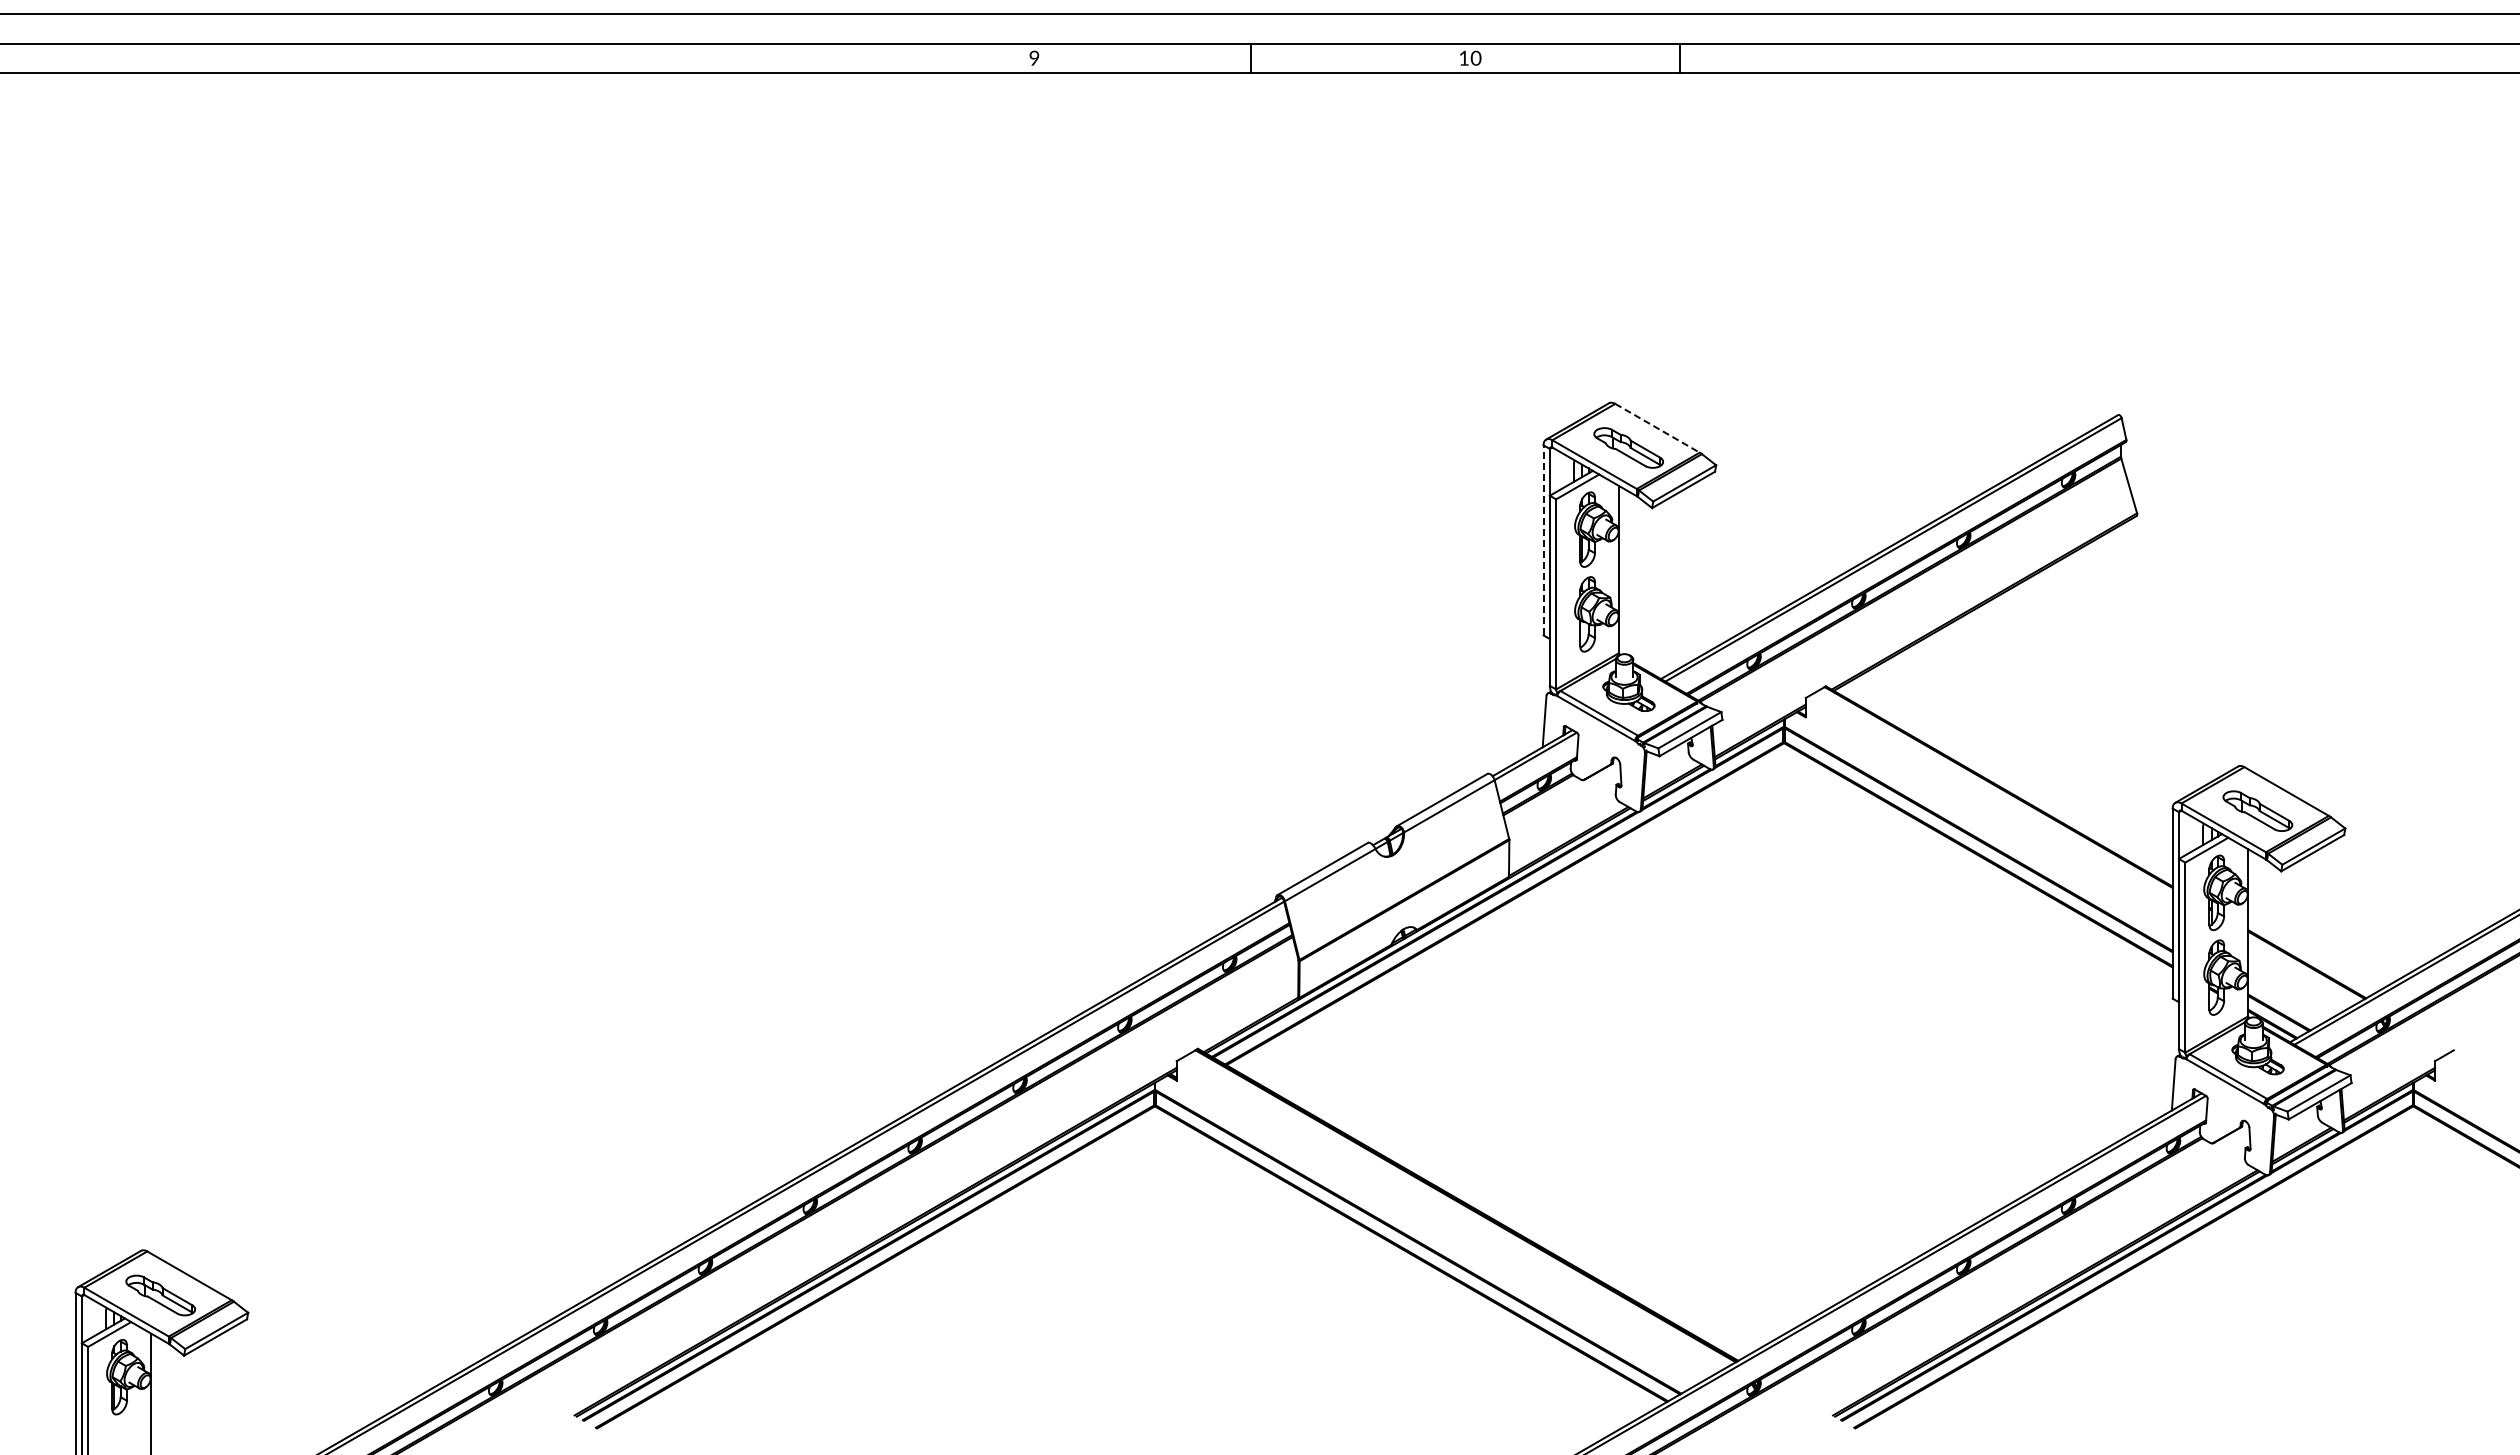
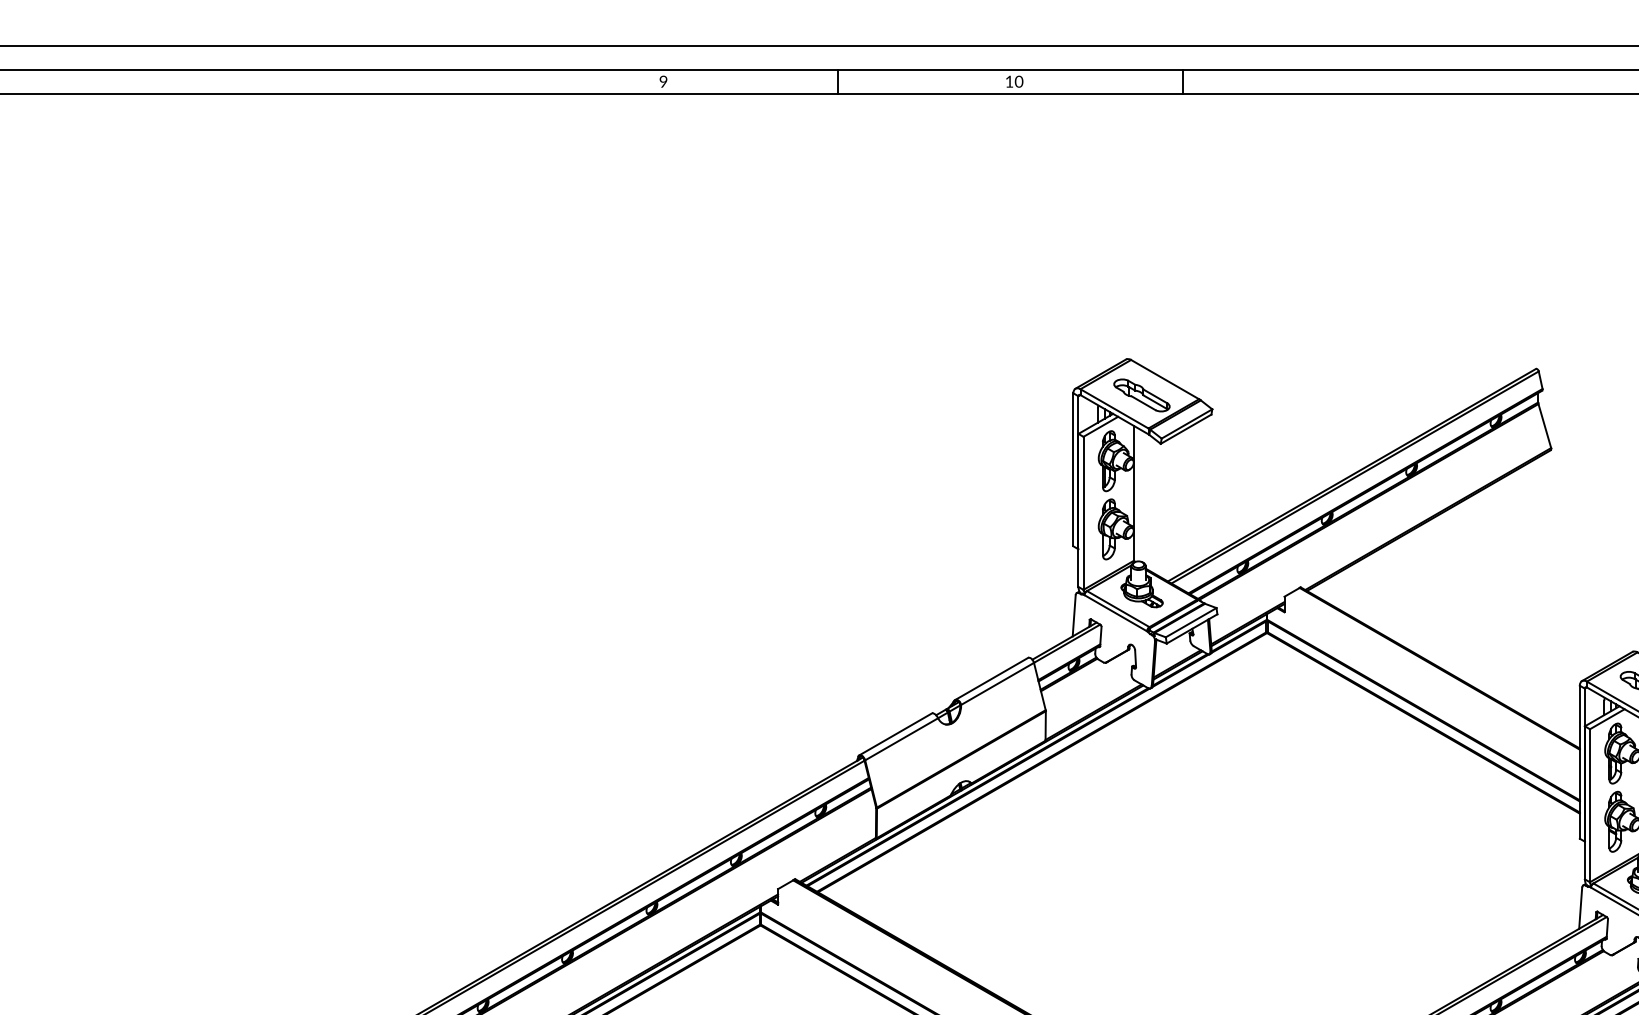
line: (1657, 428) -> (1165, 379), dashed -> solid
line: (1543, 539) -> (1073, 469), dashed -> solid

